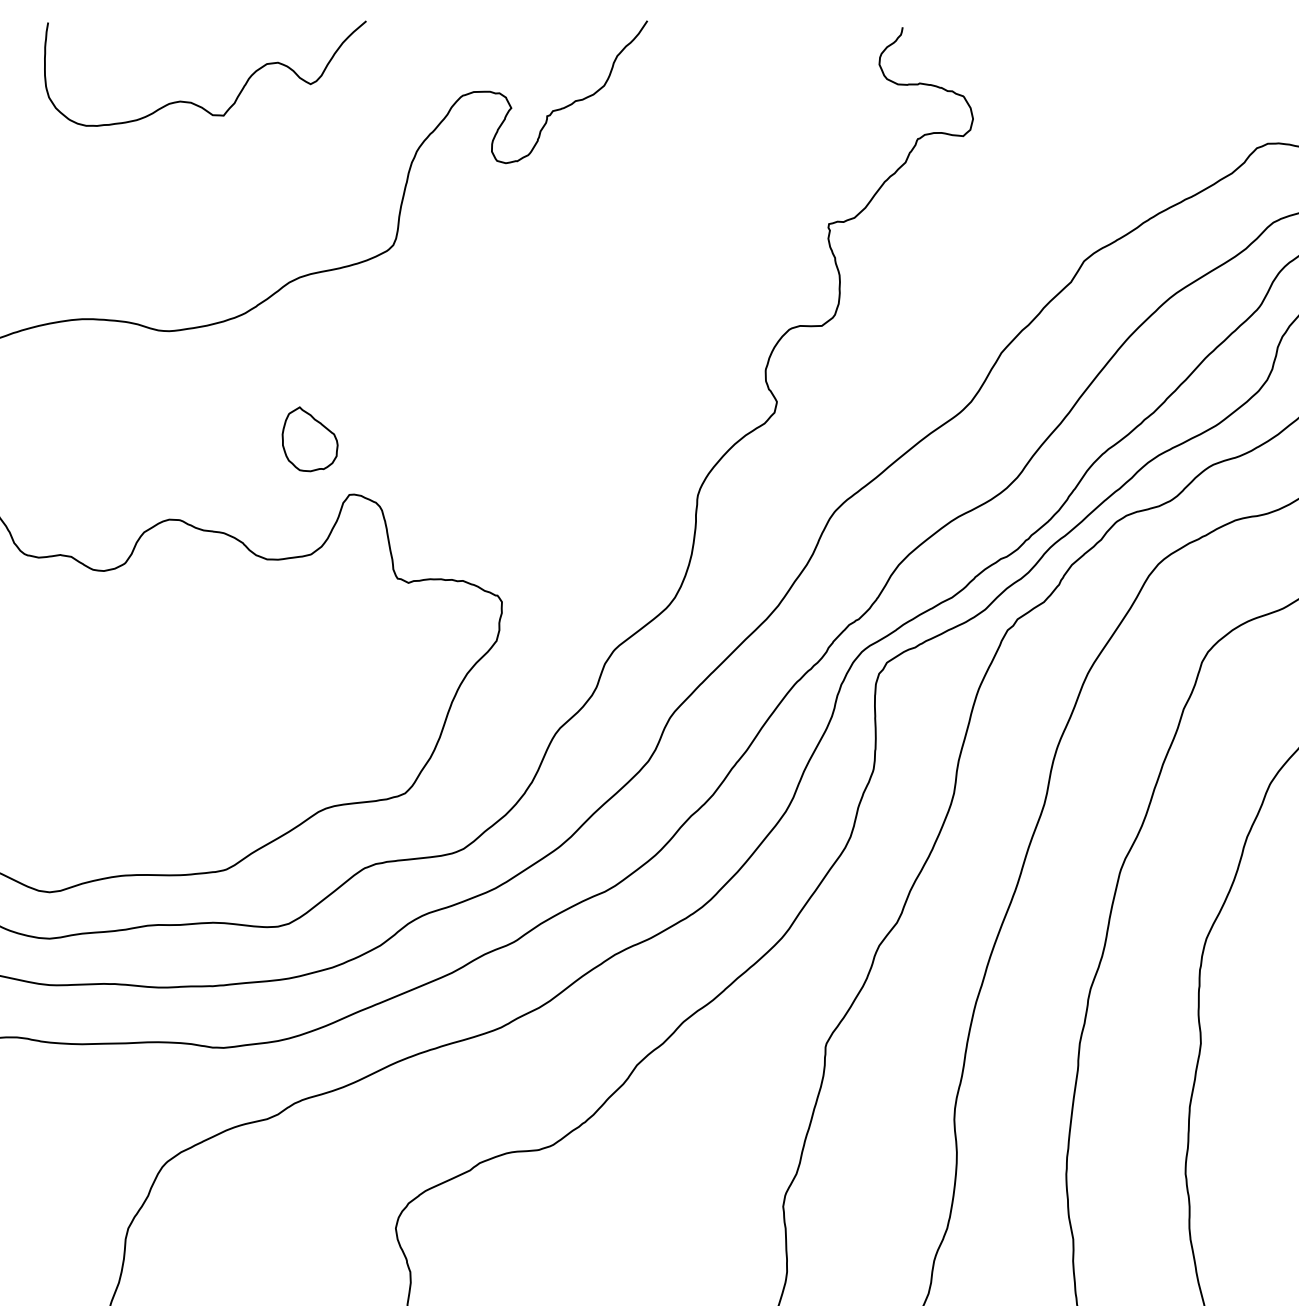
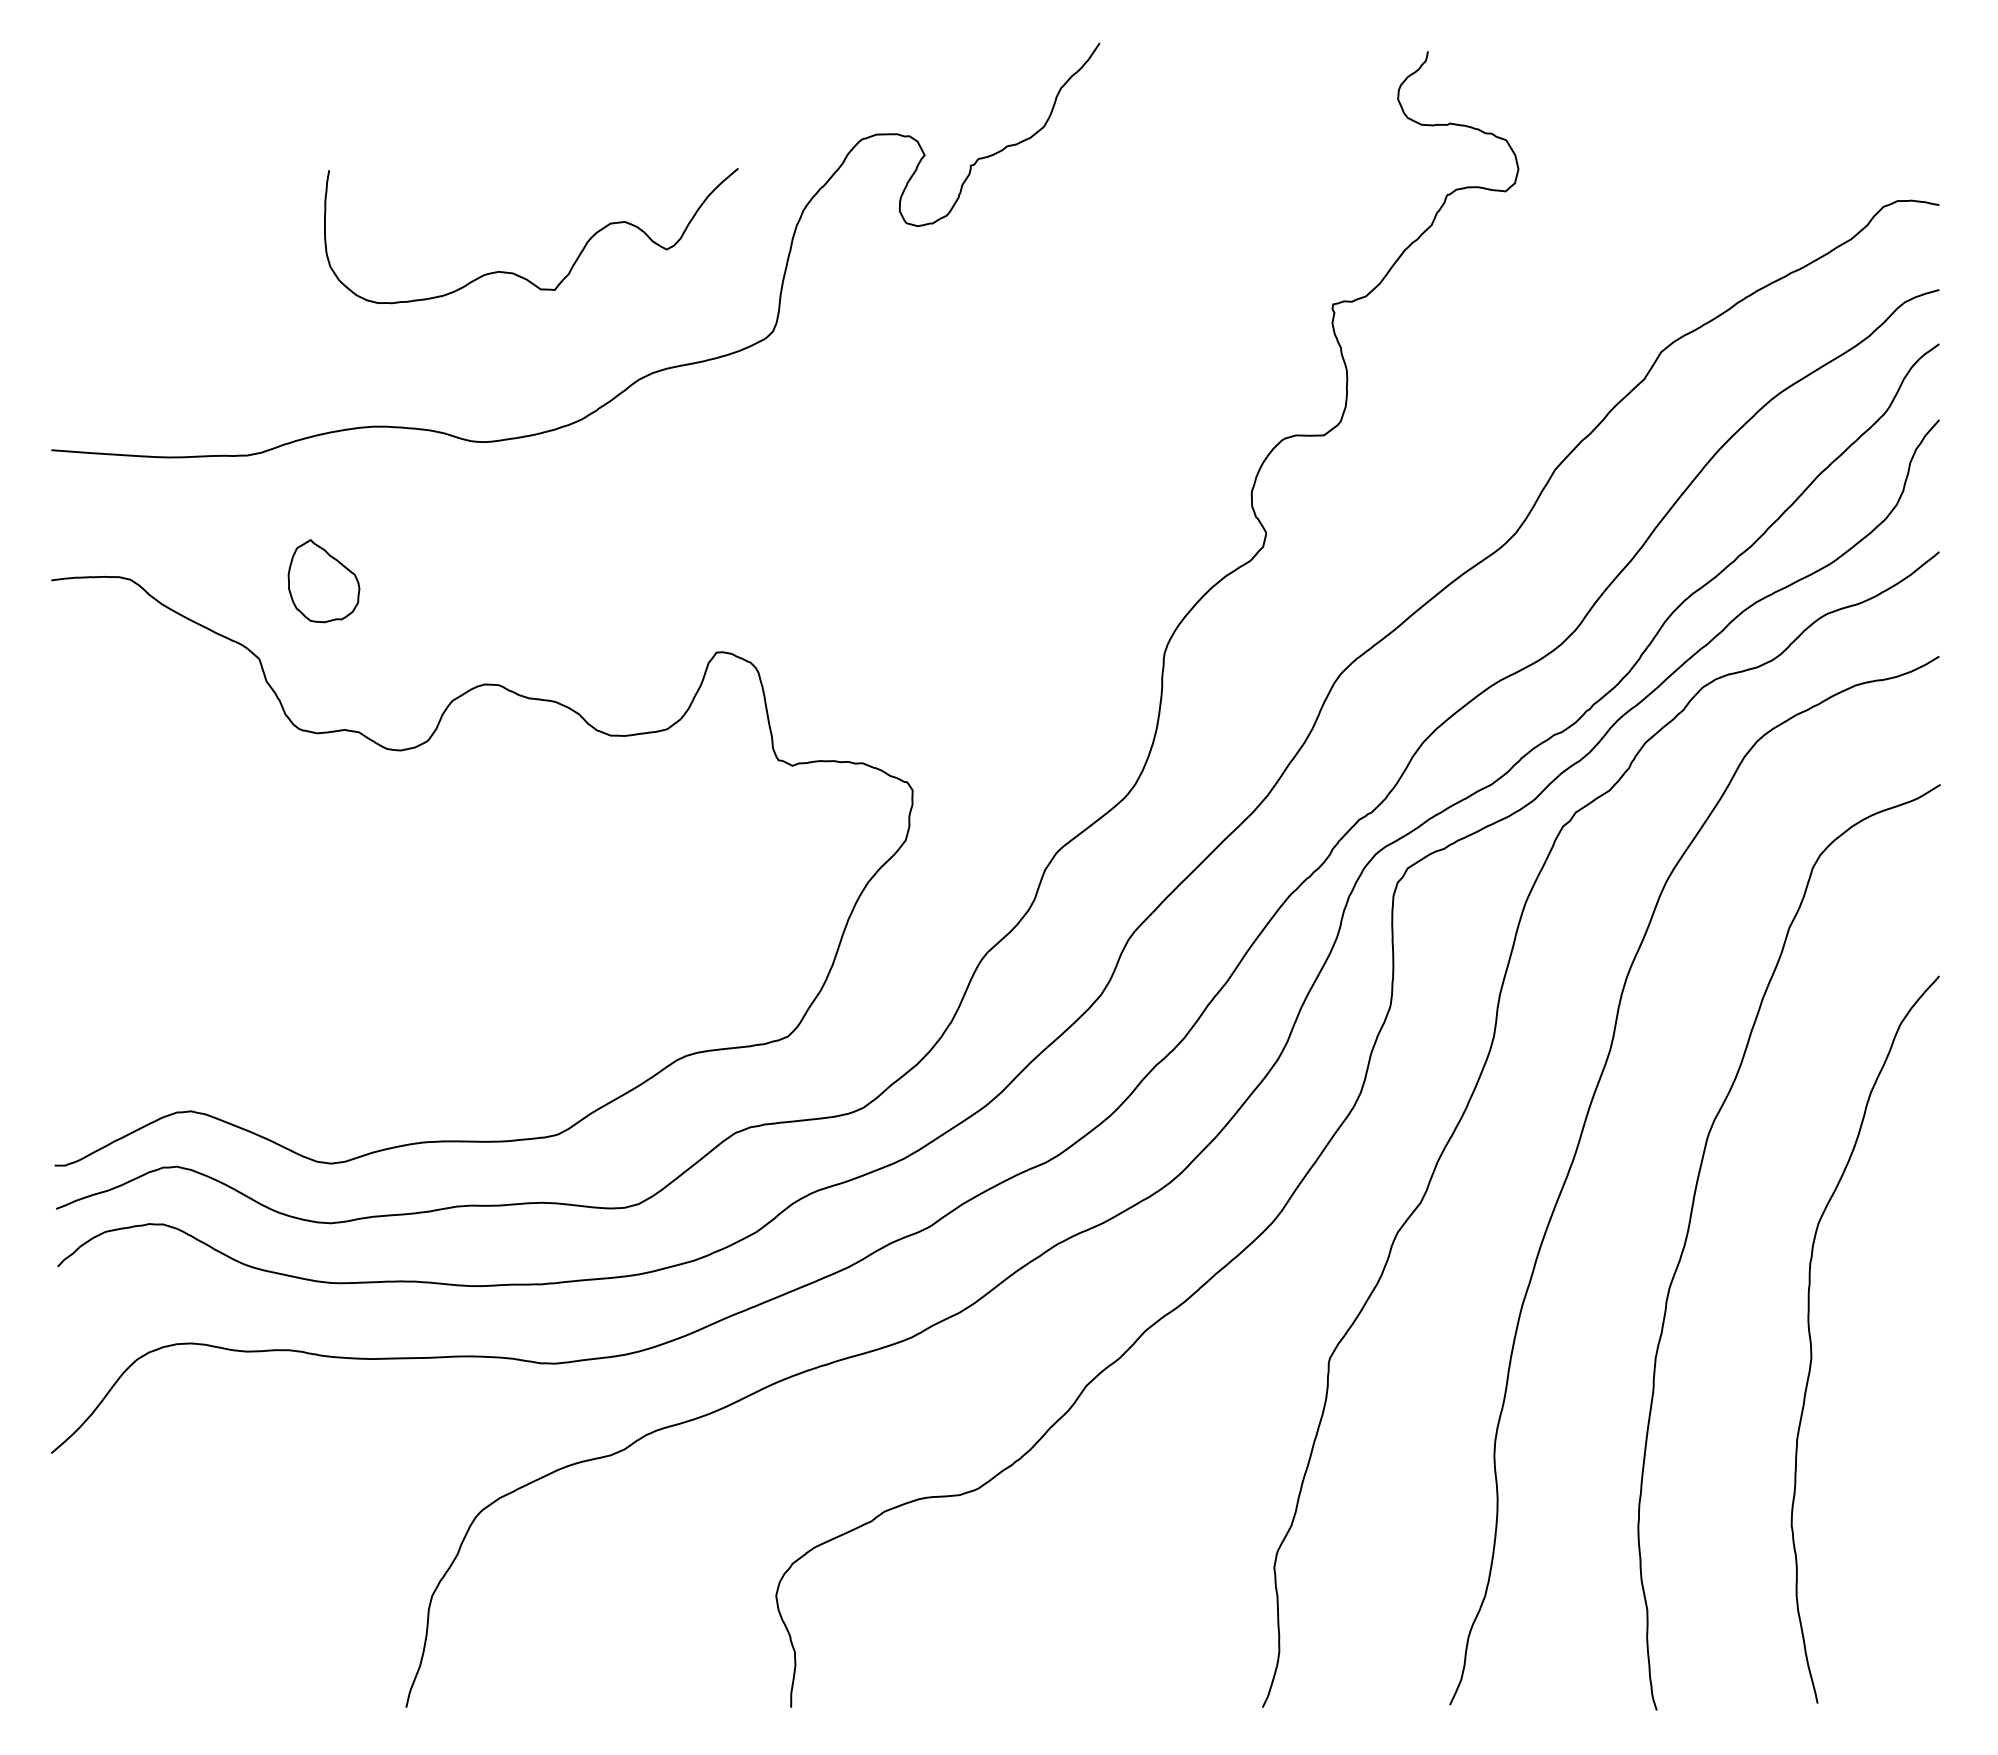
curve: (195, 103) -> (518, 274), moved
part: (309, 439) -> (323, 581), moved

